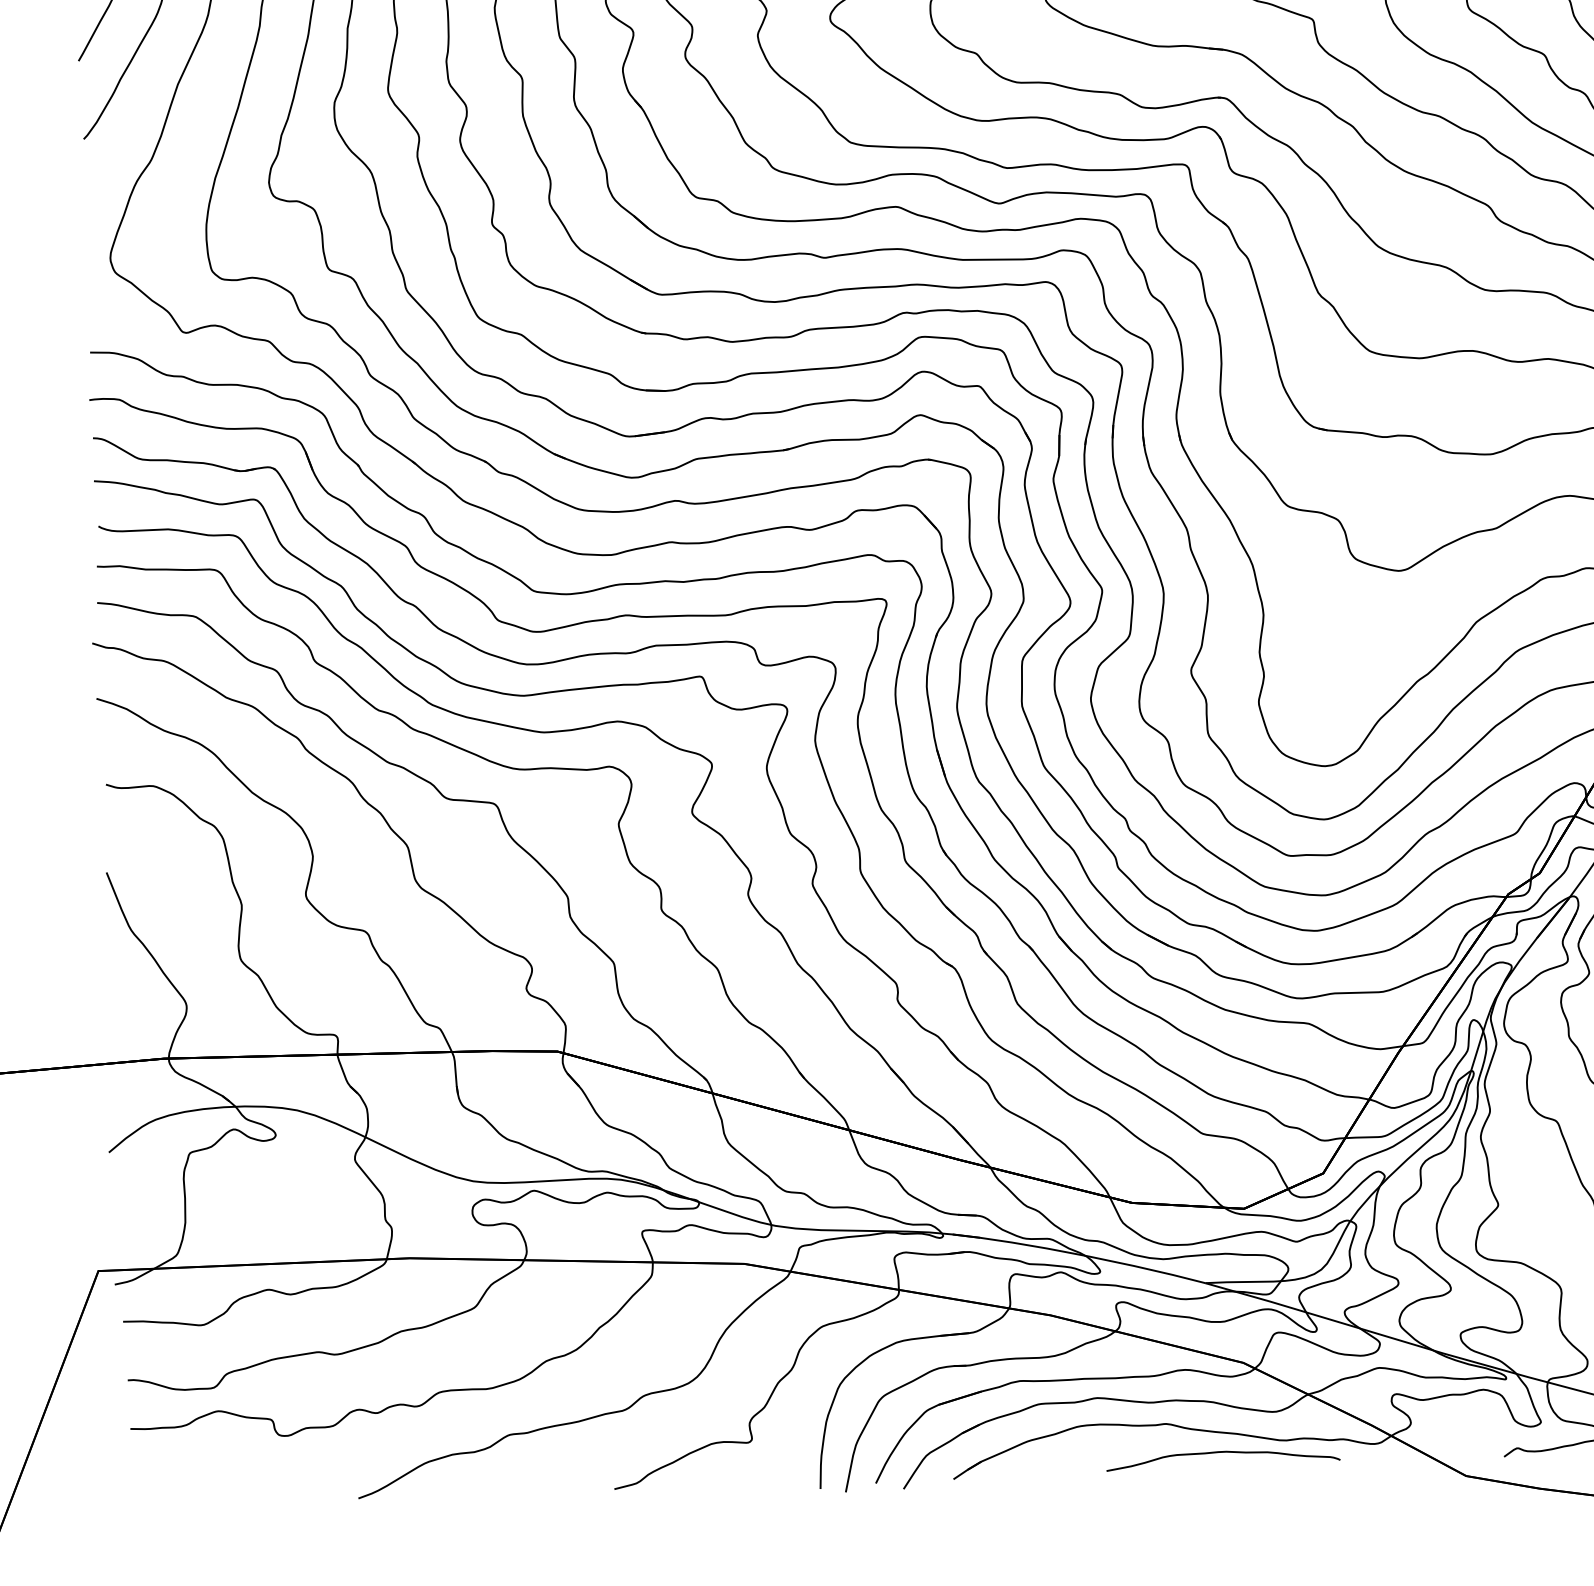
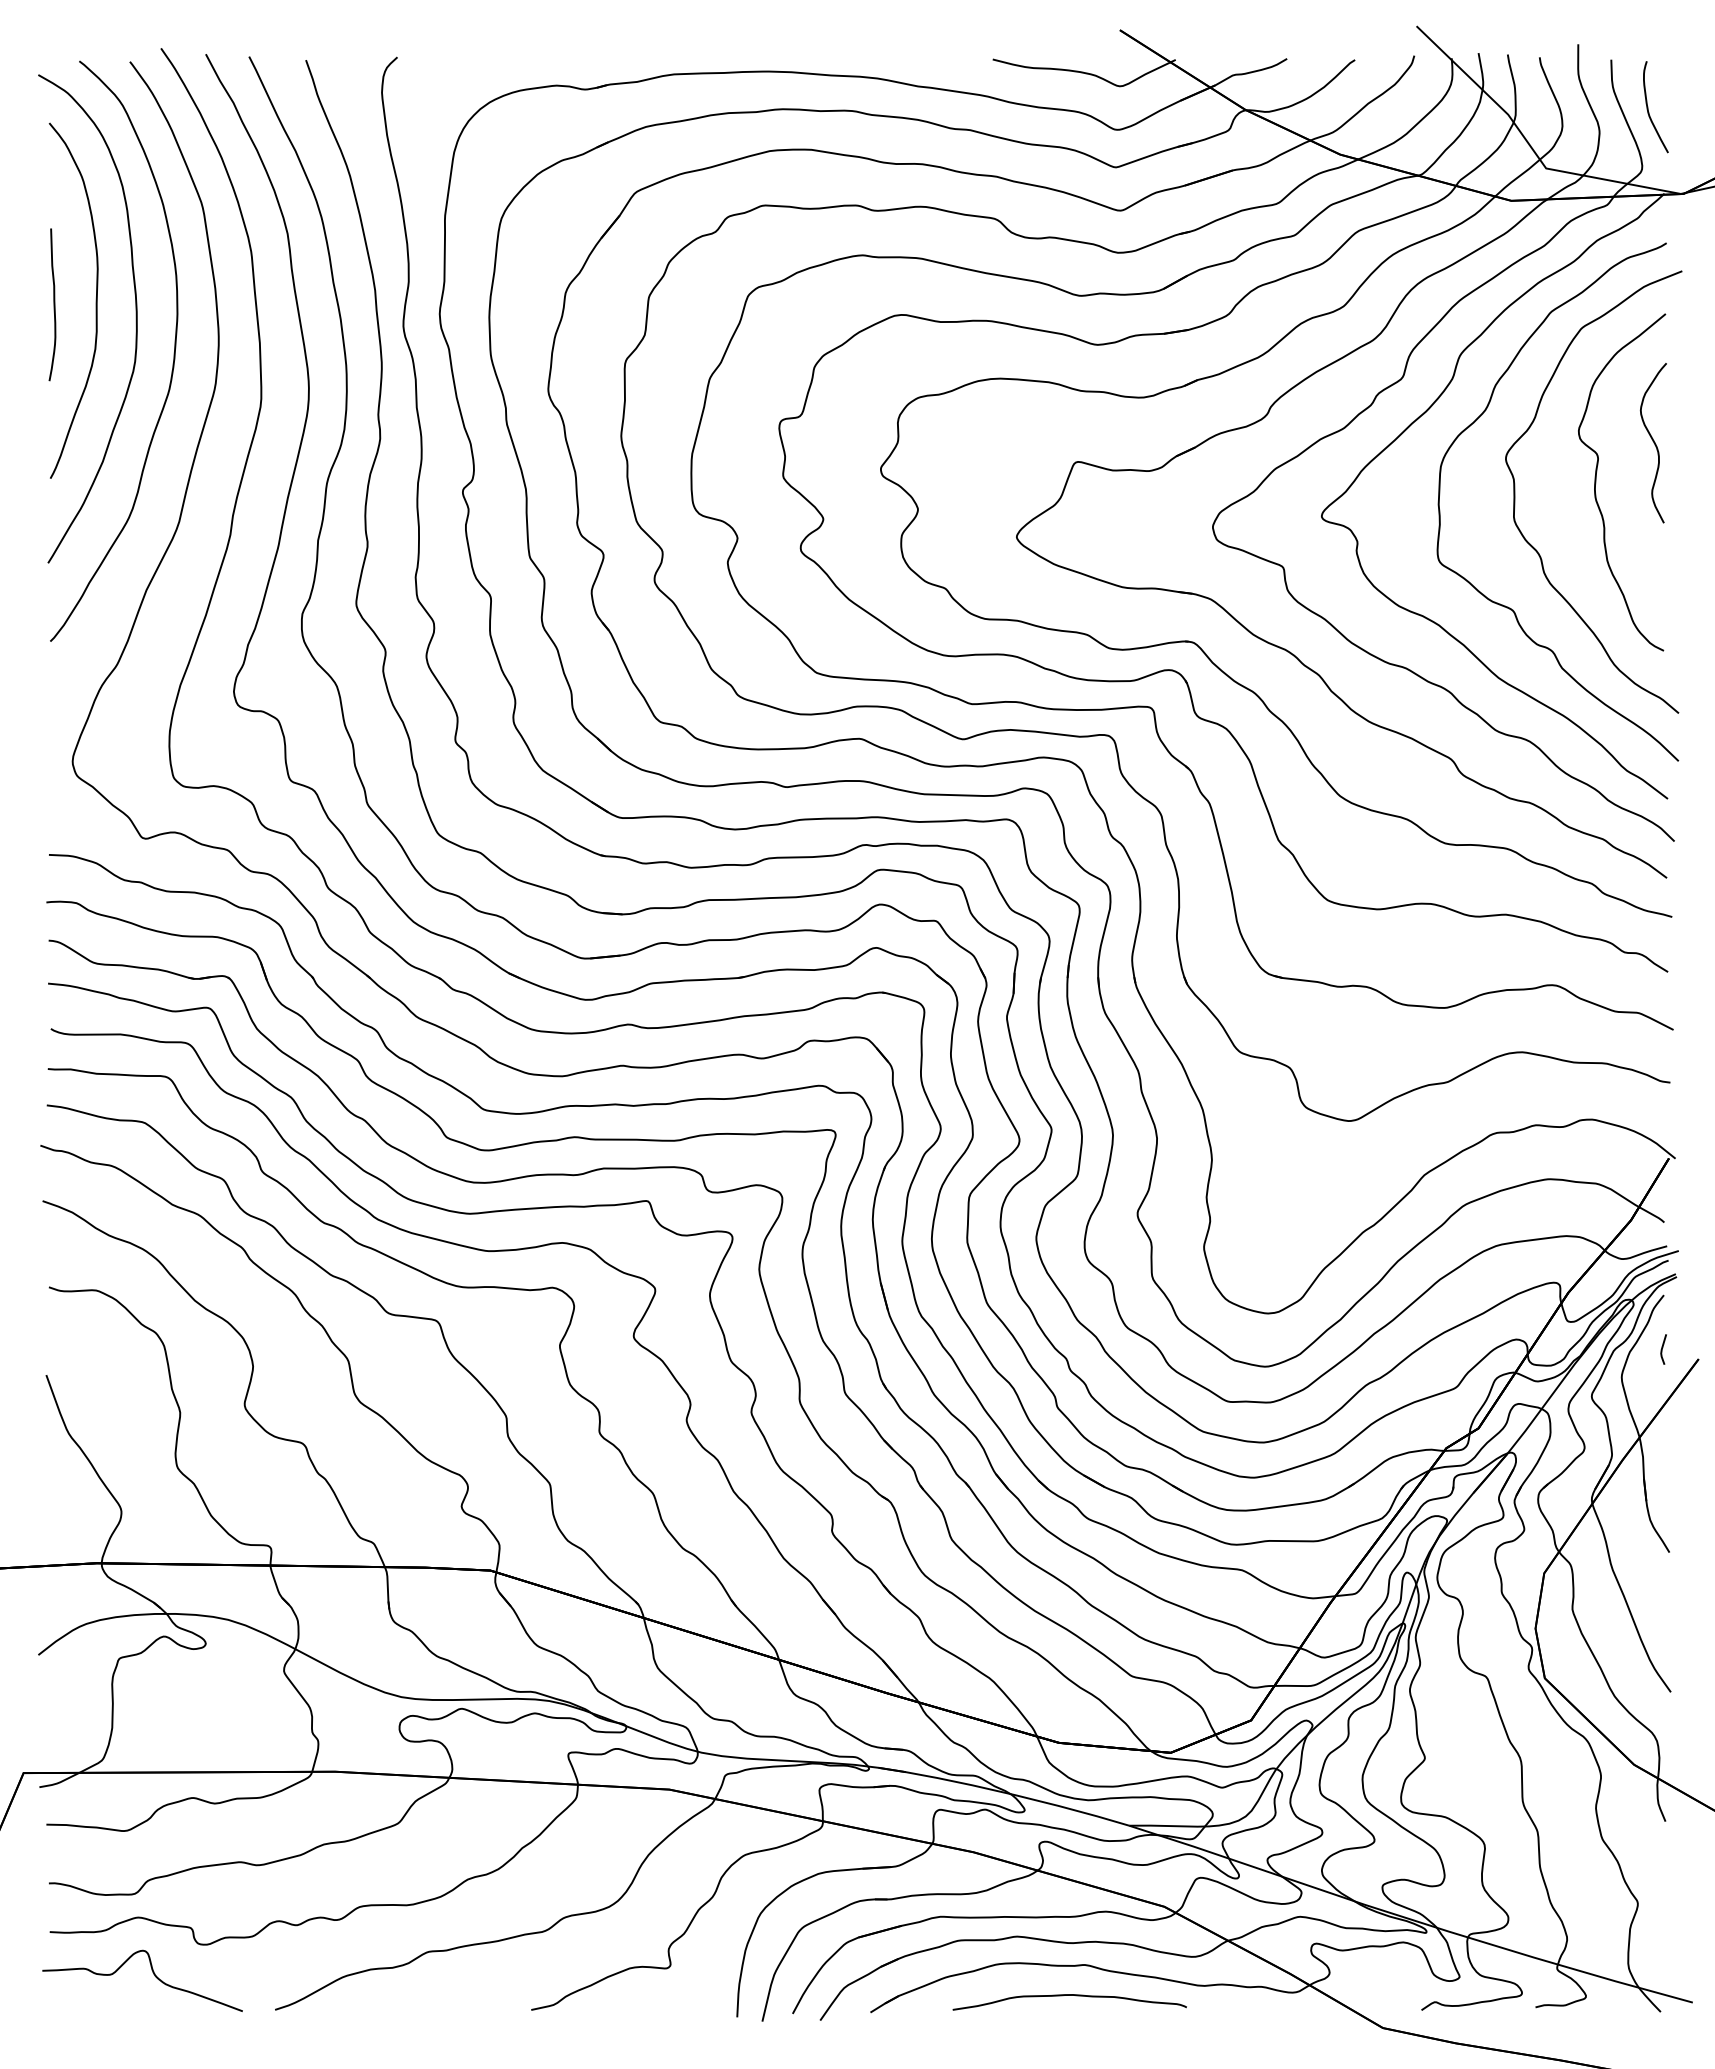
curve: (1222, 1452) -> (1069, 1995), moved
curve: (235, 1467) -> (153, 1974), added

